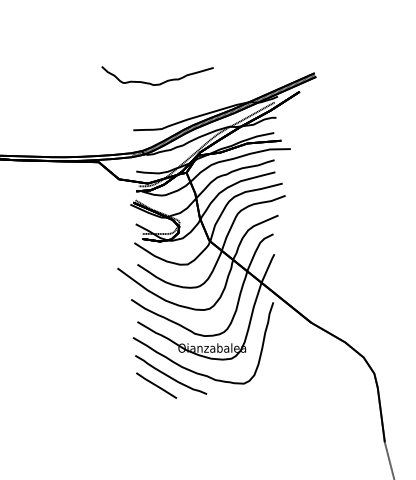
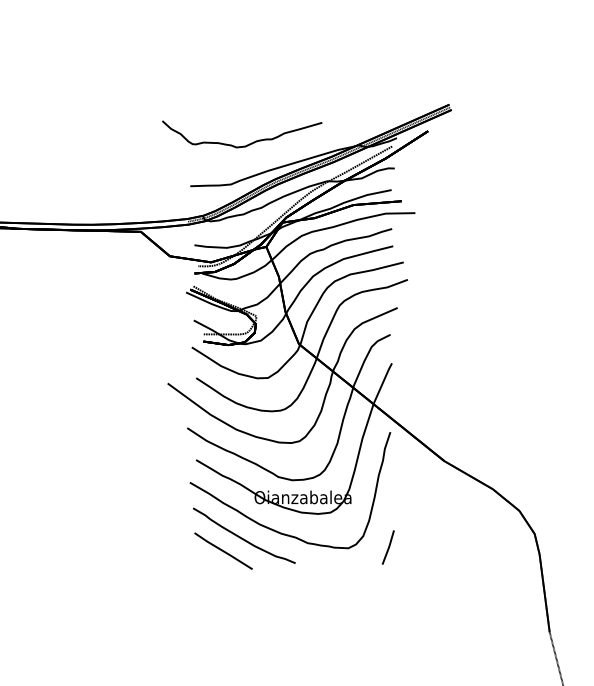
part: (157, 83) -> (241, 145), moved
line: (271, 383) -> (387, 548), added

